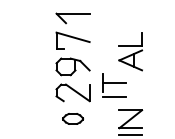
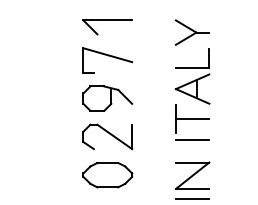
part: (130, 21) -> (192, 31), added
part: (114, 85) -> (192, 123), moved
part: (72, 118) -> (106, 174), size x1.67

